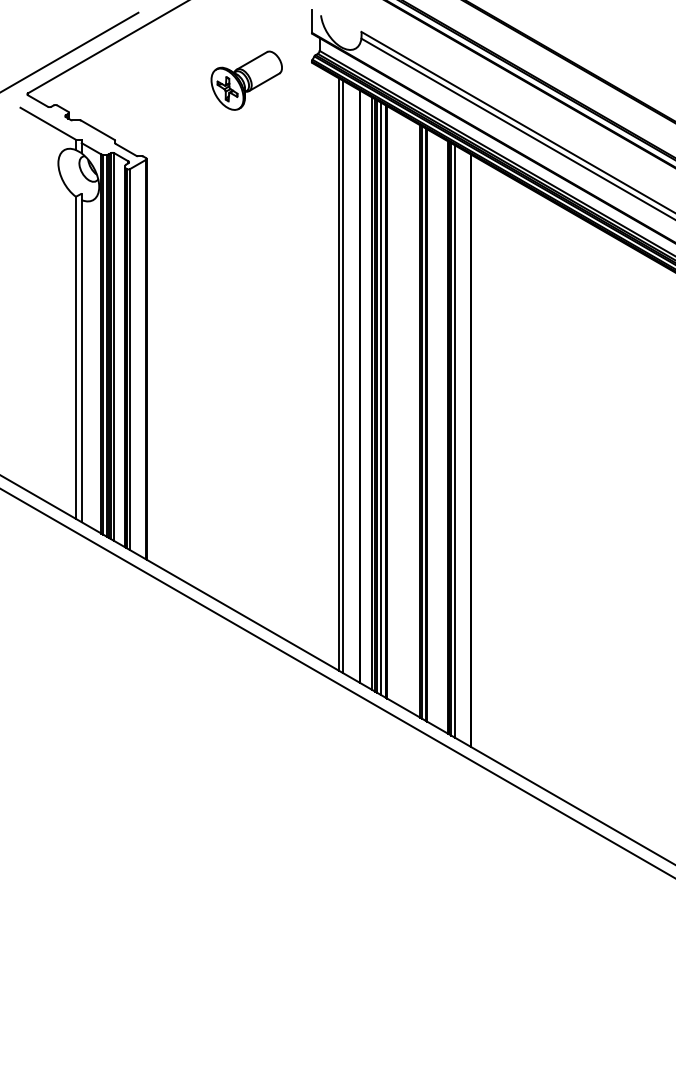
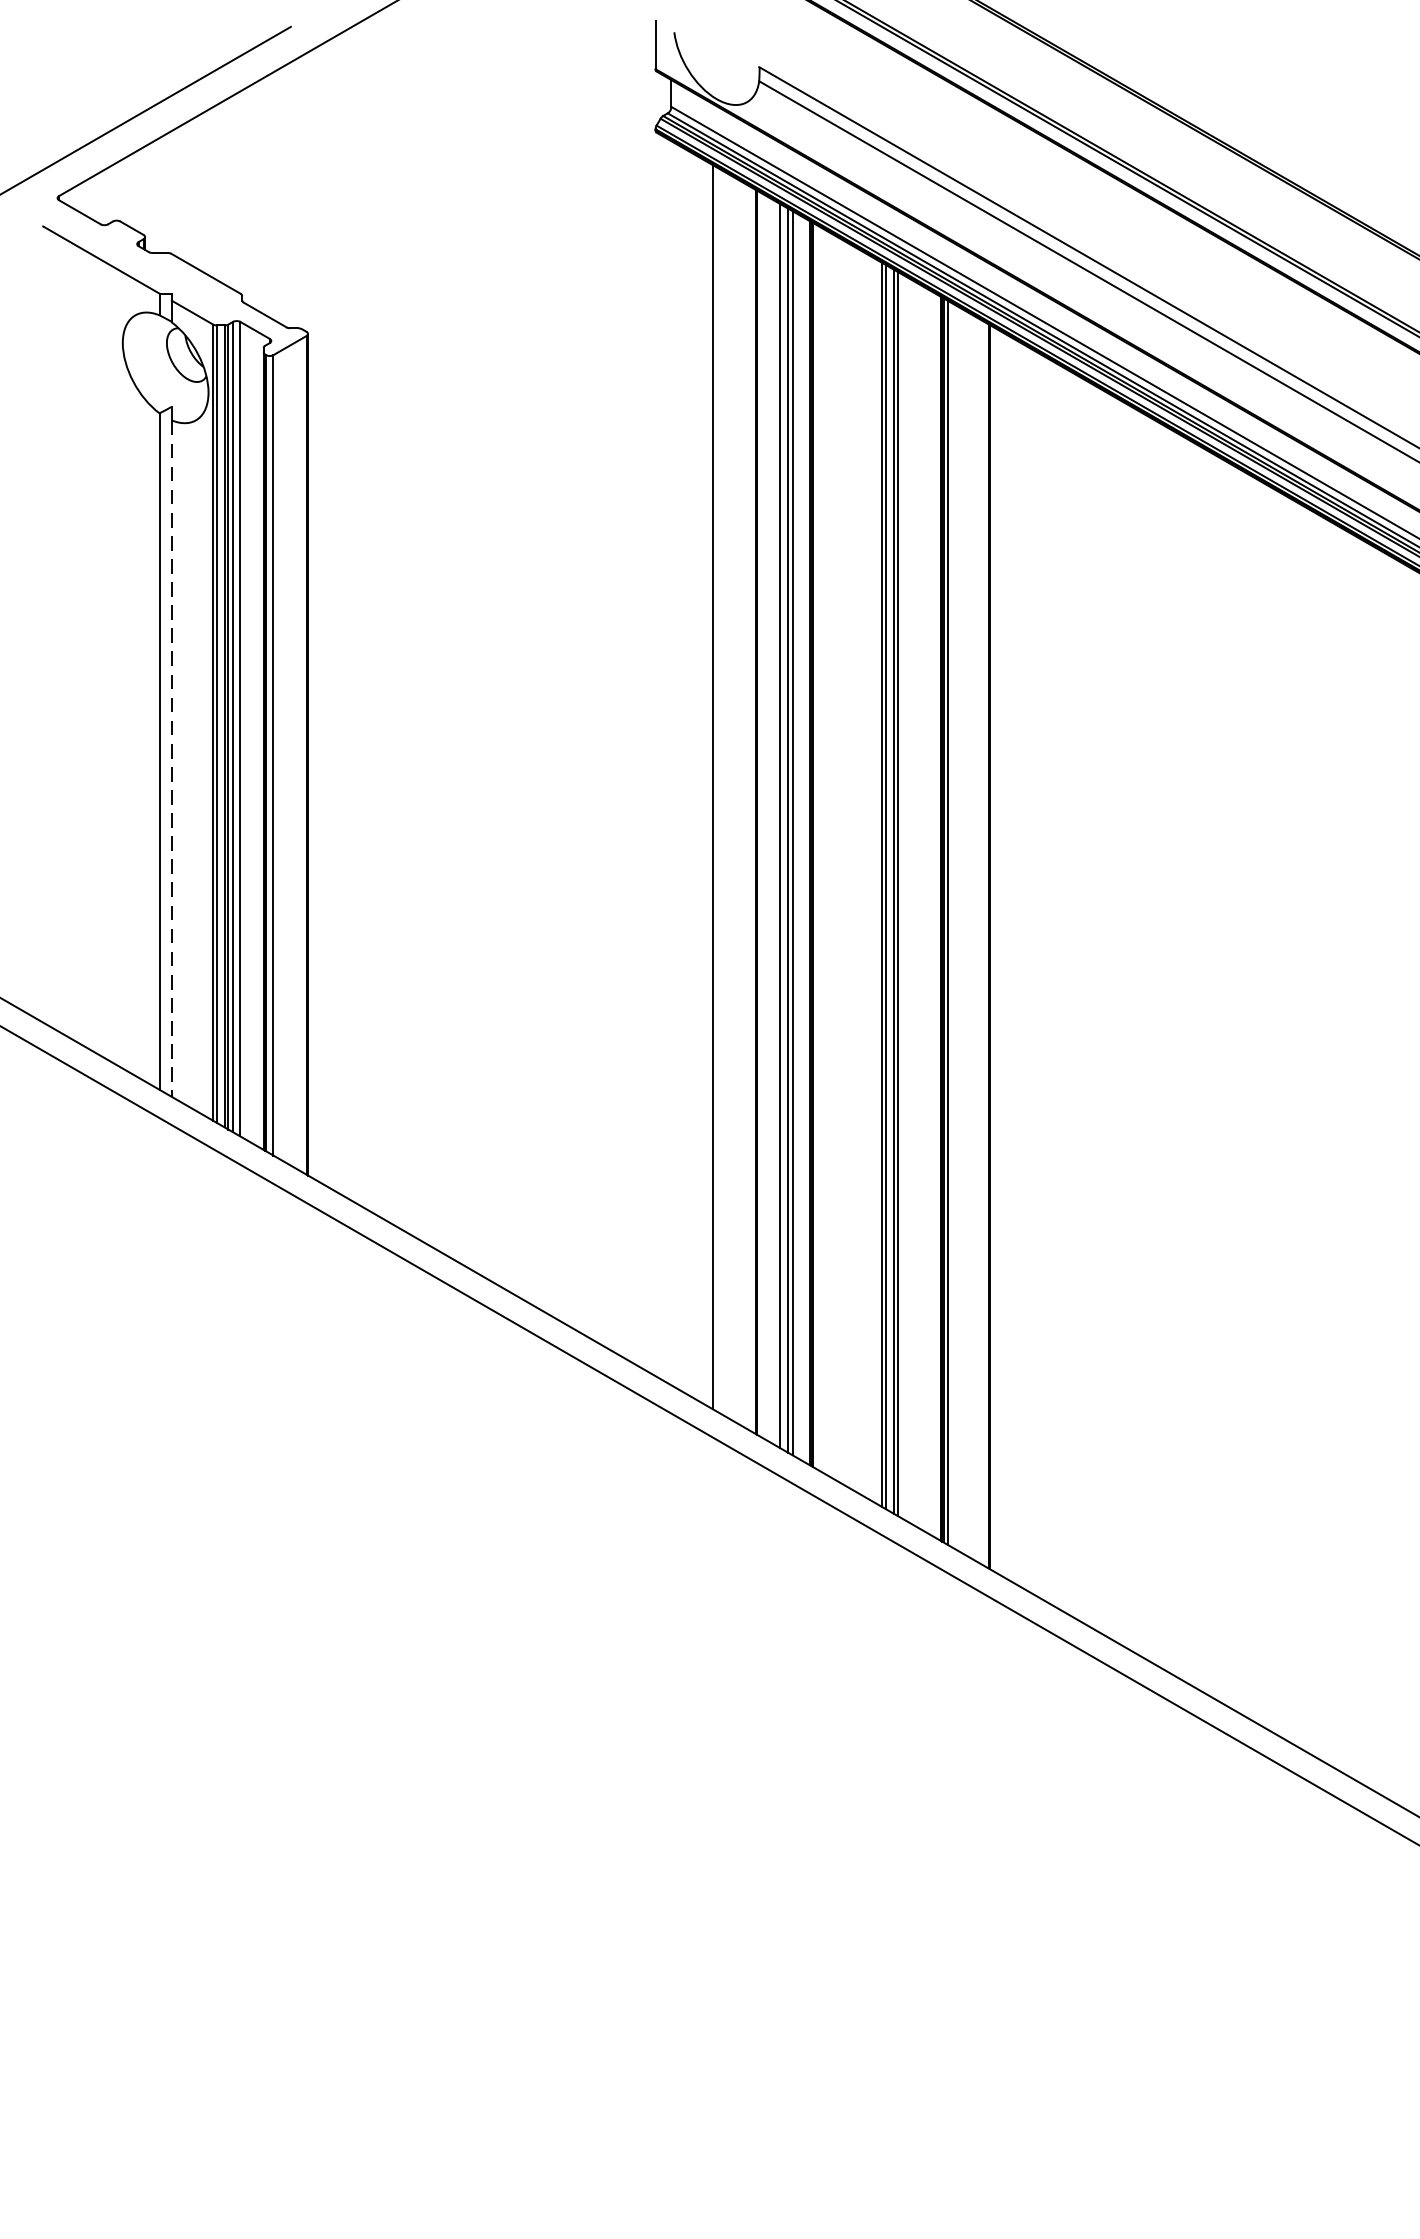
part: (246, 80) -> (517, 169), removed
line: (81, 361) -> (171, 759), solid -> dashed
line: (342, 376) -> (719, 790), removed
line: (380, 398) -> (799, 837), removed
line: (454, 441) -> (954, 927), removed

